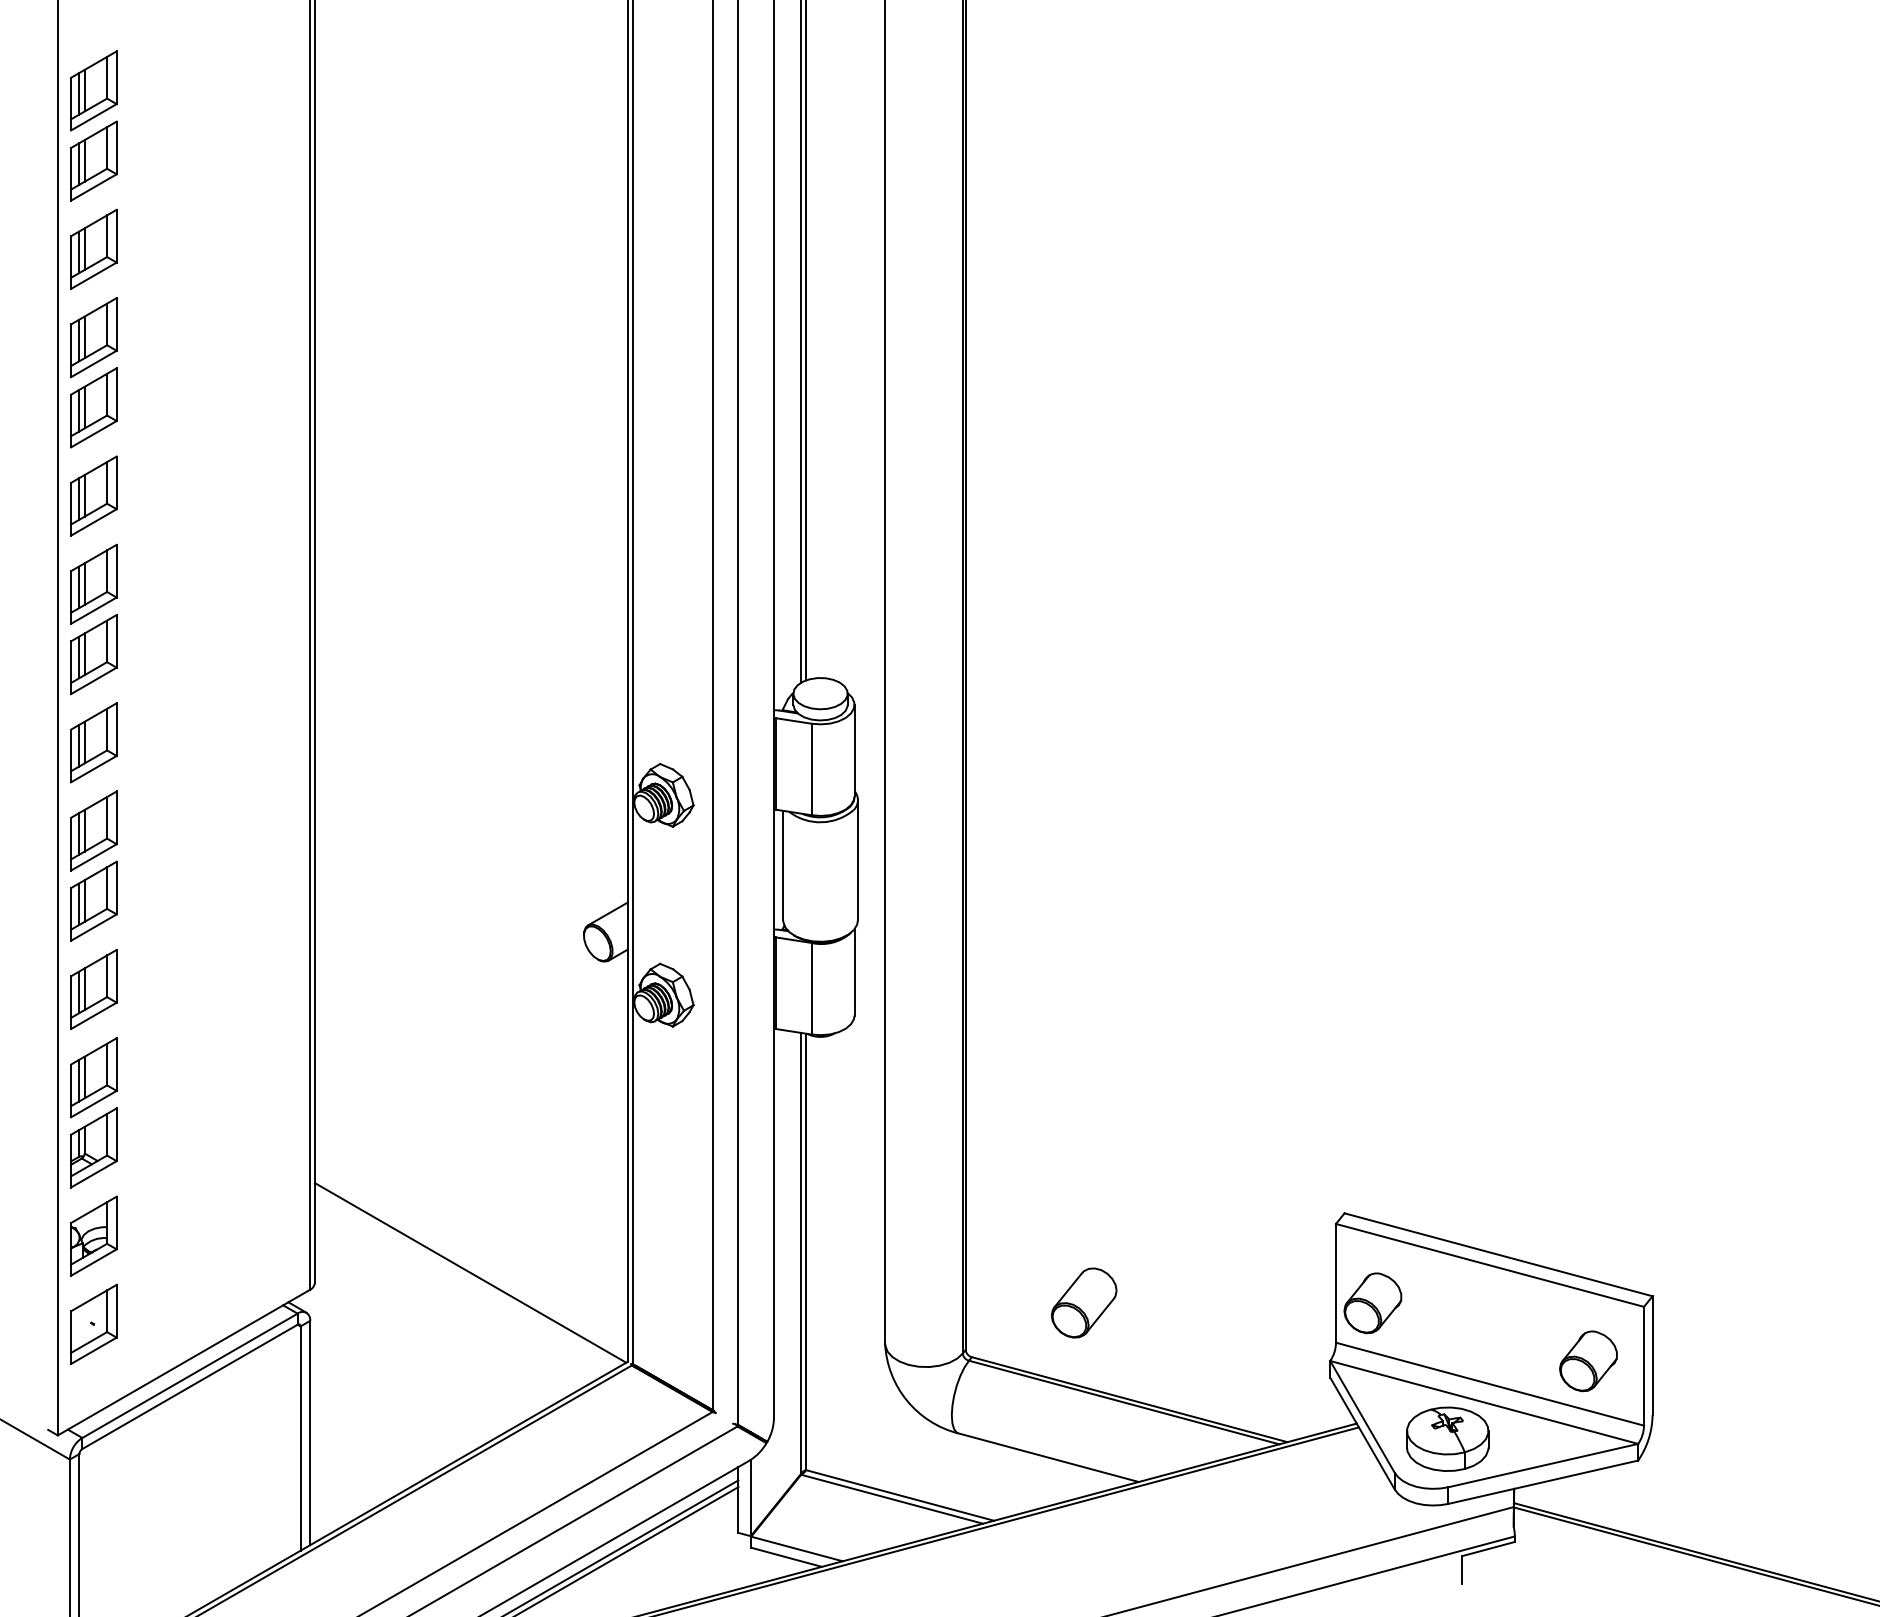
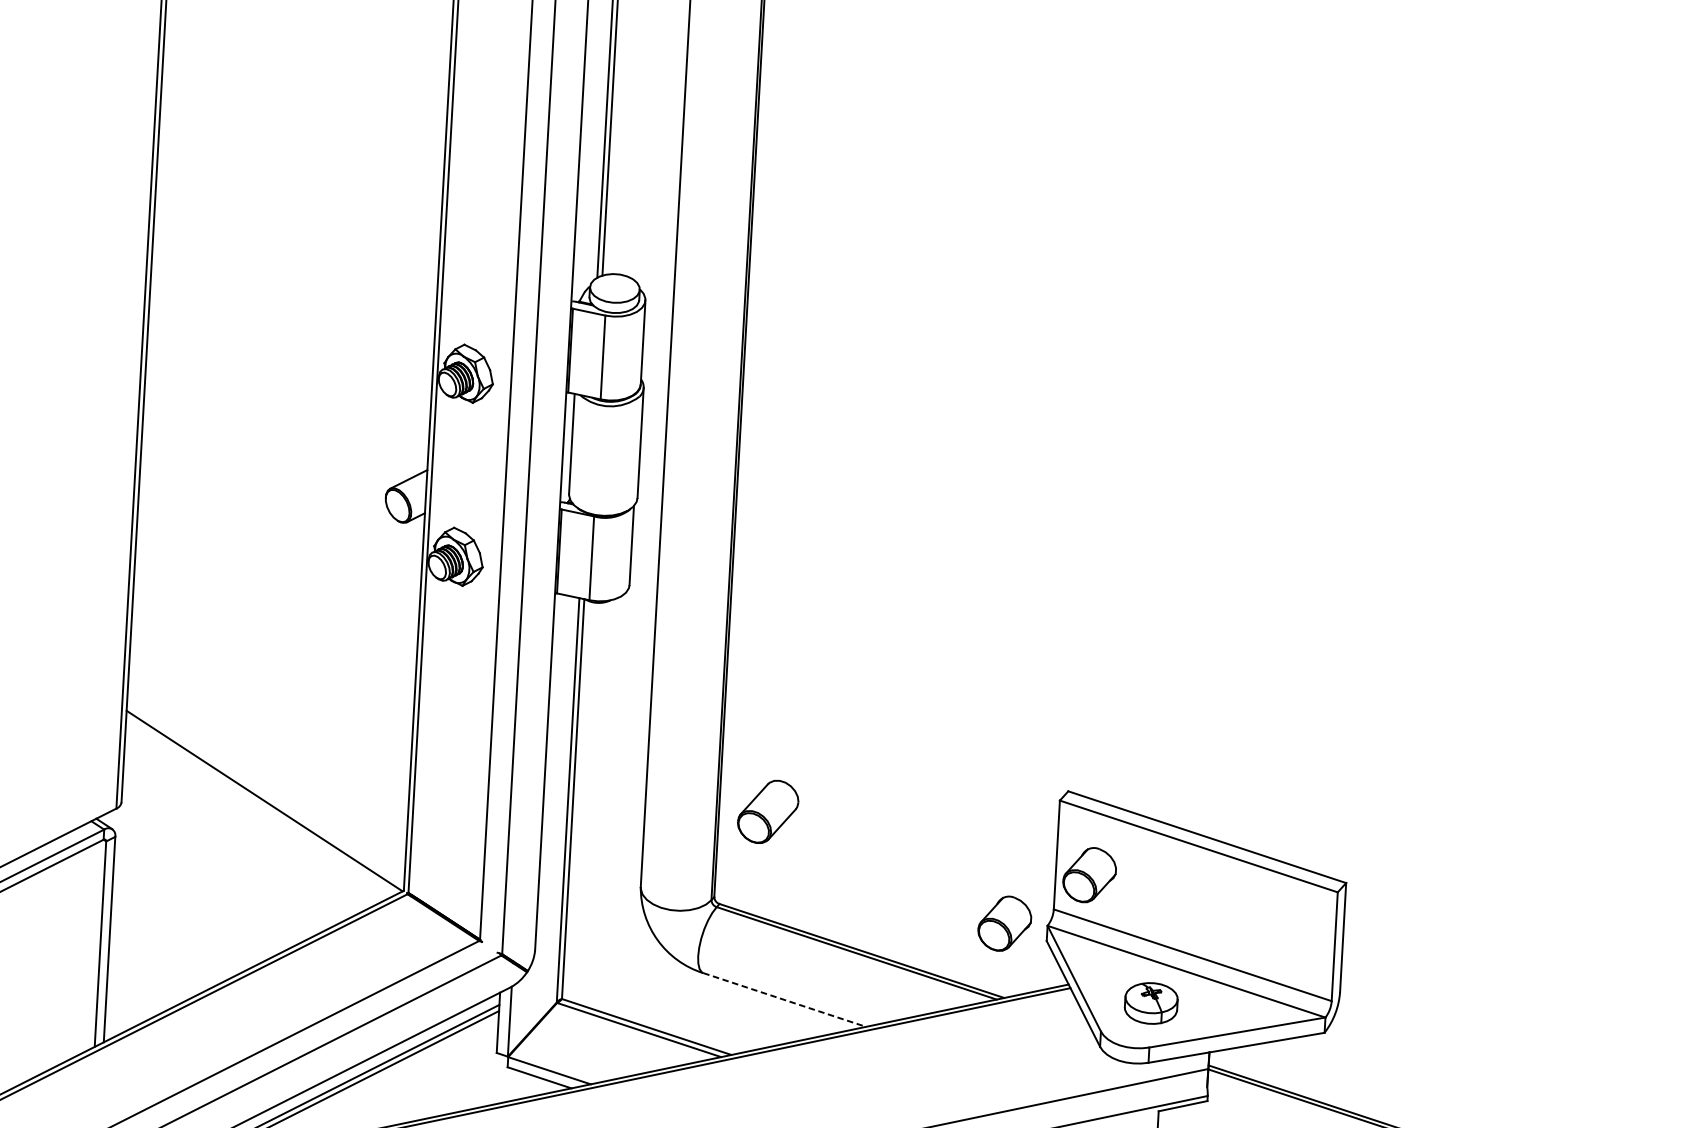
part: (1083, 1302) -> (767, 811), moved
part: (1588, 1361) -> (1004, 923), moved
part: (1447, 1438) -> (1151, 1002), size x0.7
line: (1049, 1457) -> (785, 999), solid -> dashed

